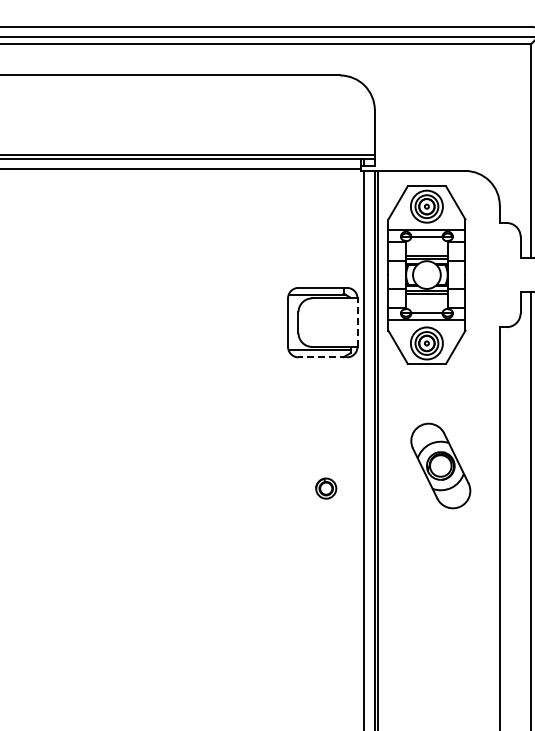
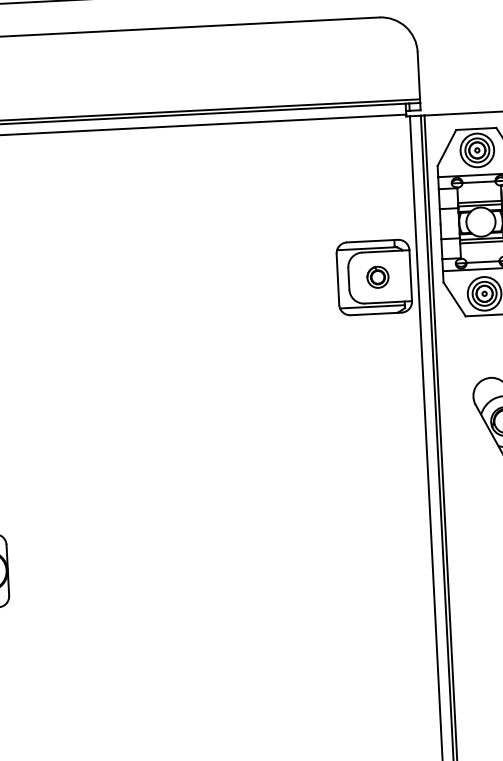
line: (357, 322) -> (410, 275), dashed -> solid
line: (322, 357) -> (375, 314), dashed -> solid
part: (326, 488) -> (378, 277), moved

